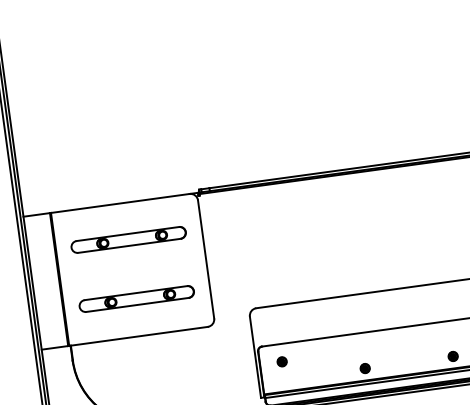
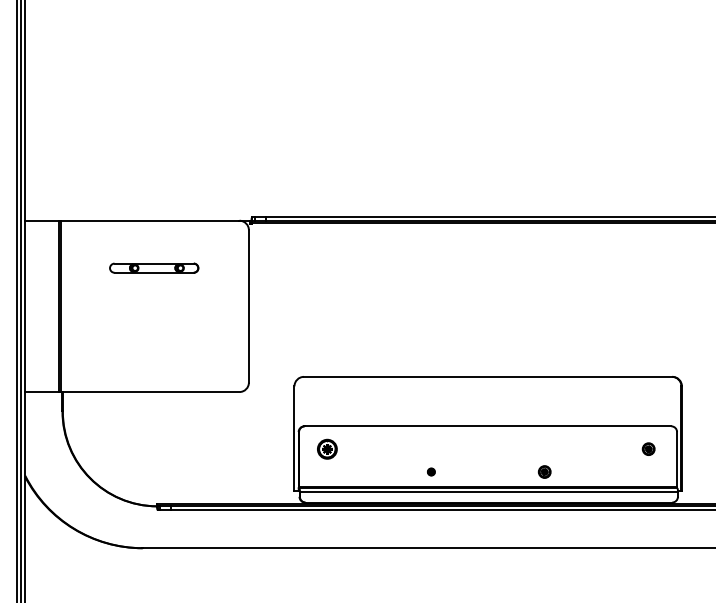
part: (127, 239) -> (153, 267), size x0.6
part: (136, 299) -> (153, 344), removed
part: (282, 361) -> (327, 448), size x1.6
part: (365, 368) -> (431, 471), size x0.6

